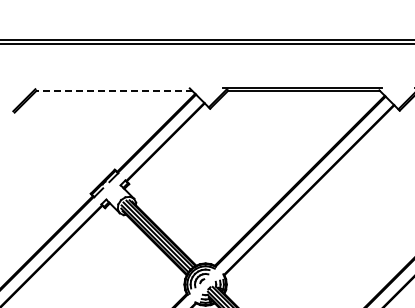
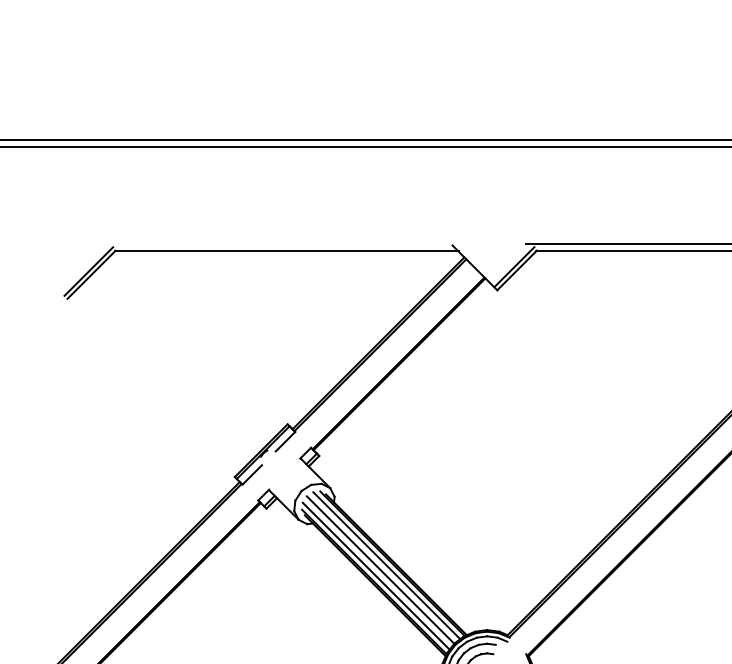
line: (113, 91) -> (284, 252), dashed -> solid

